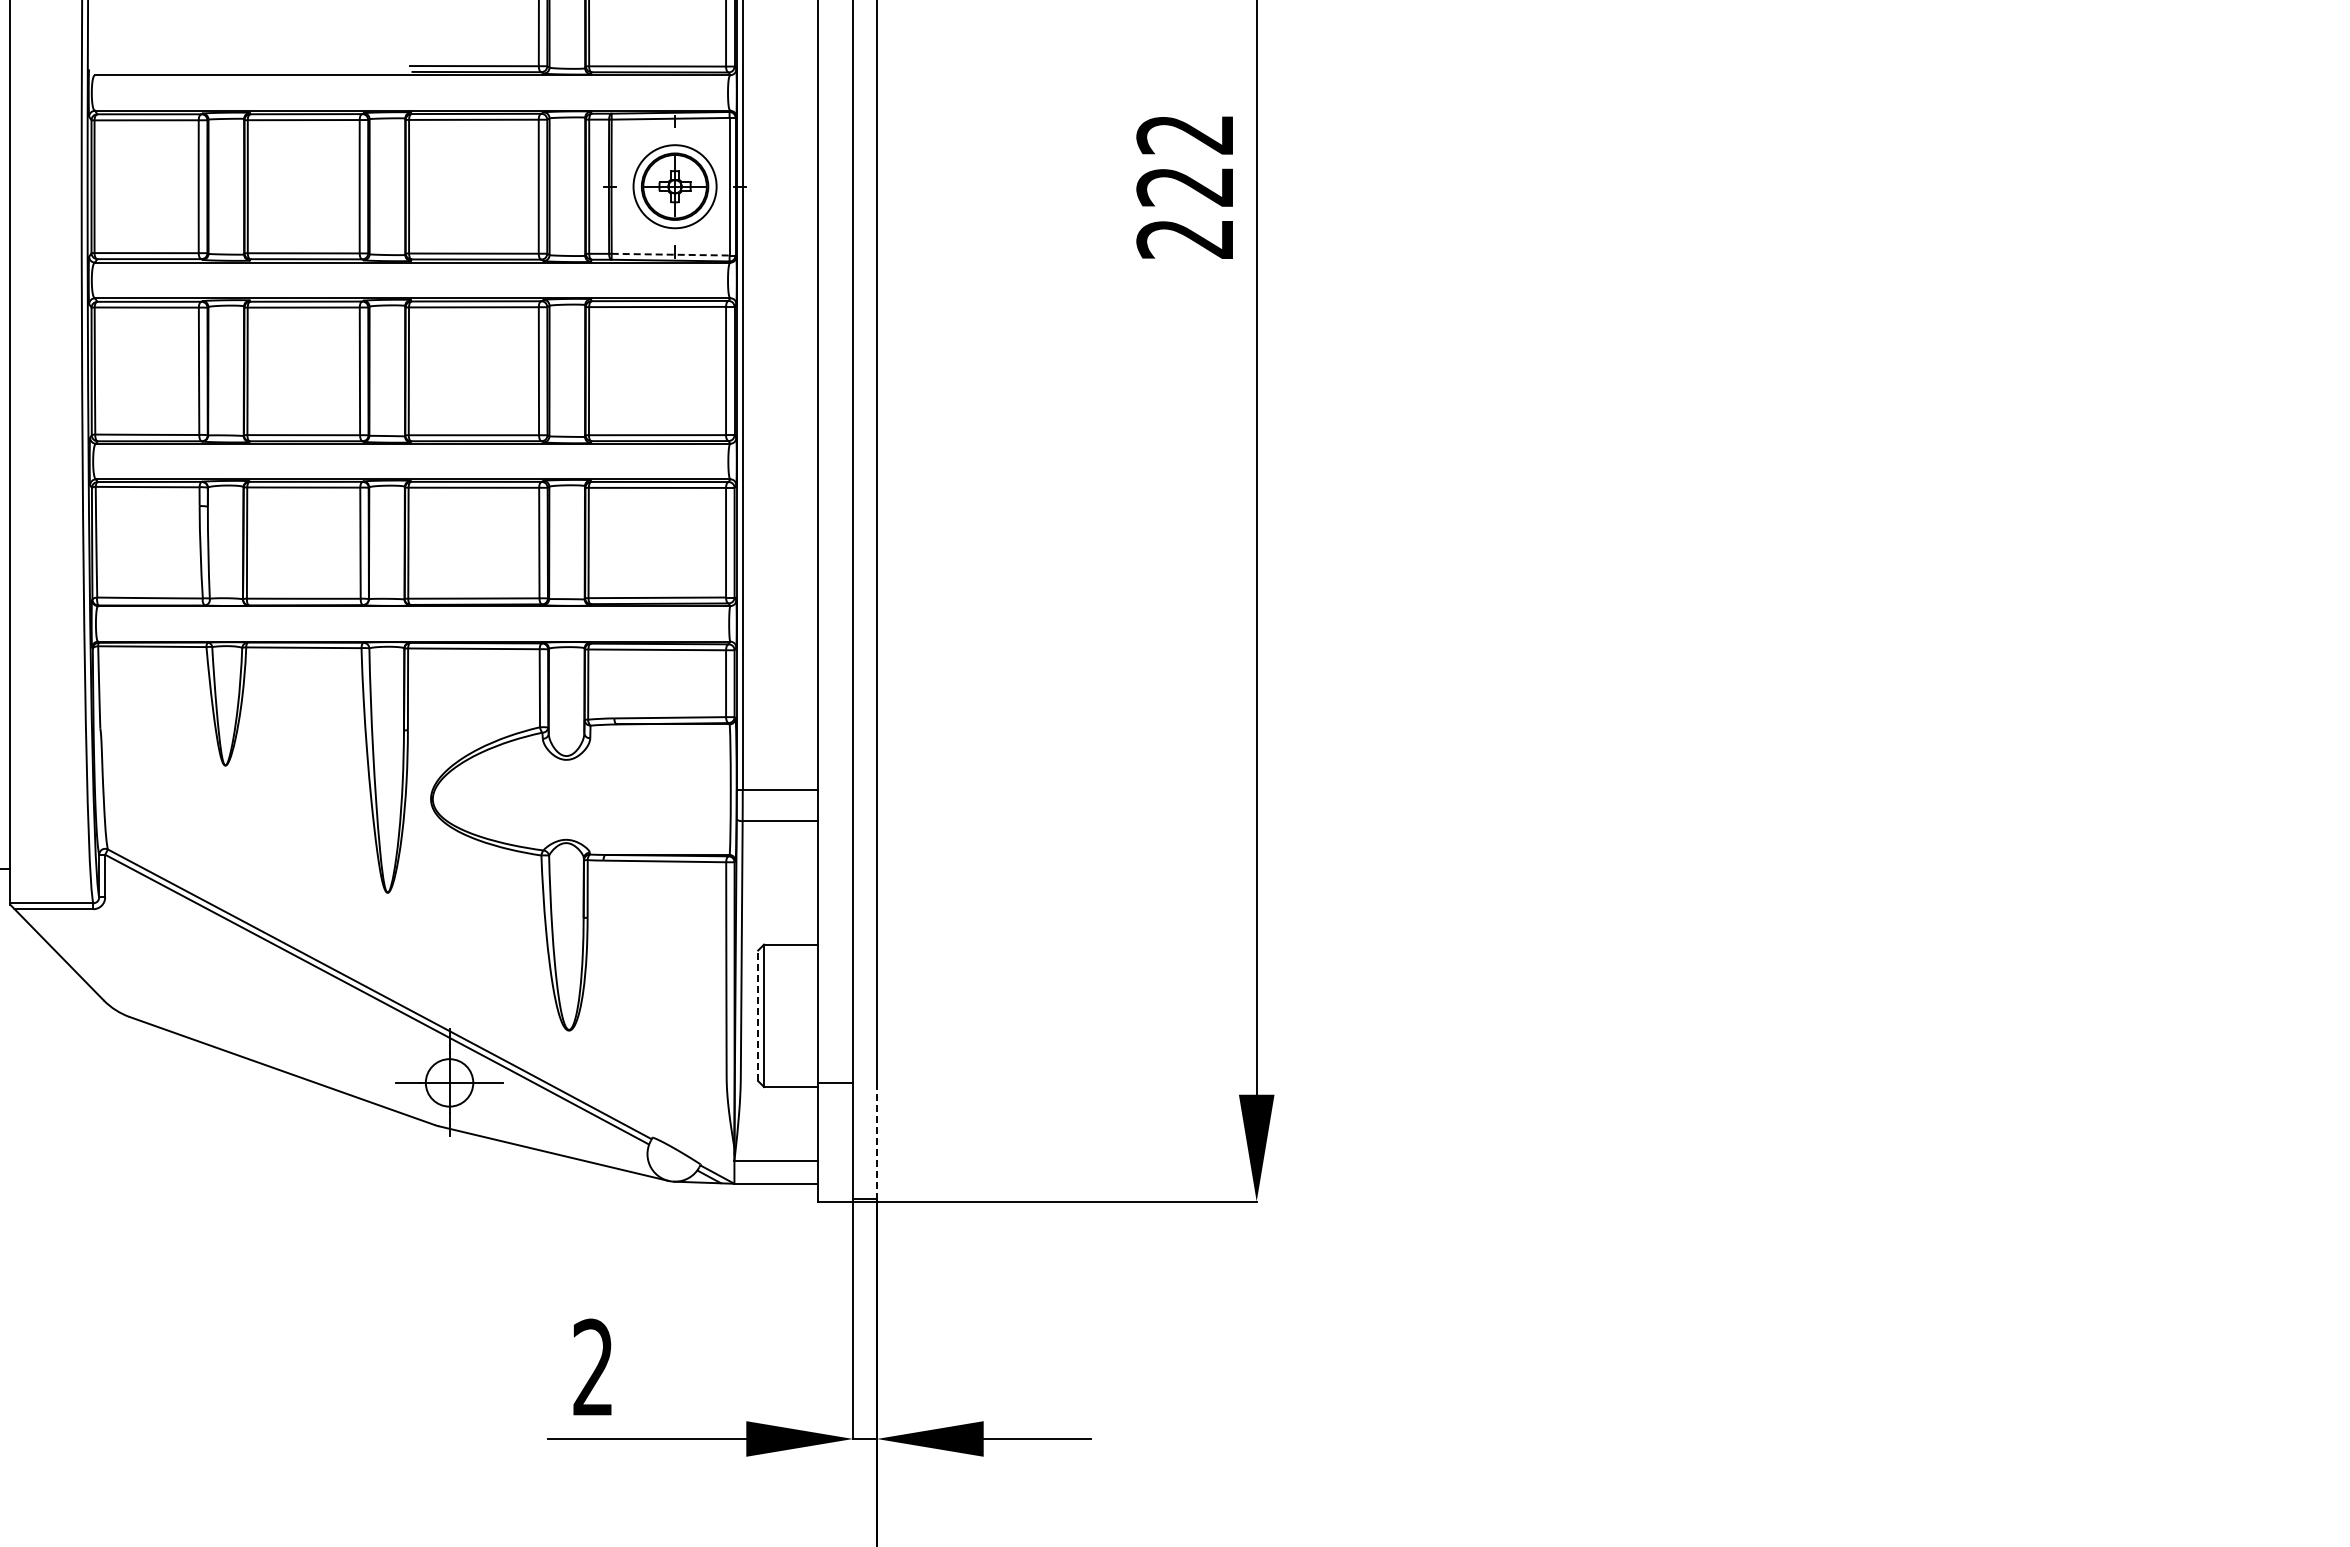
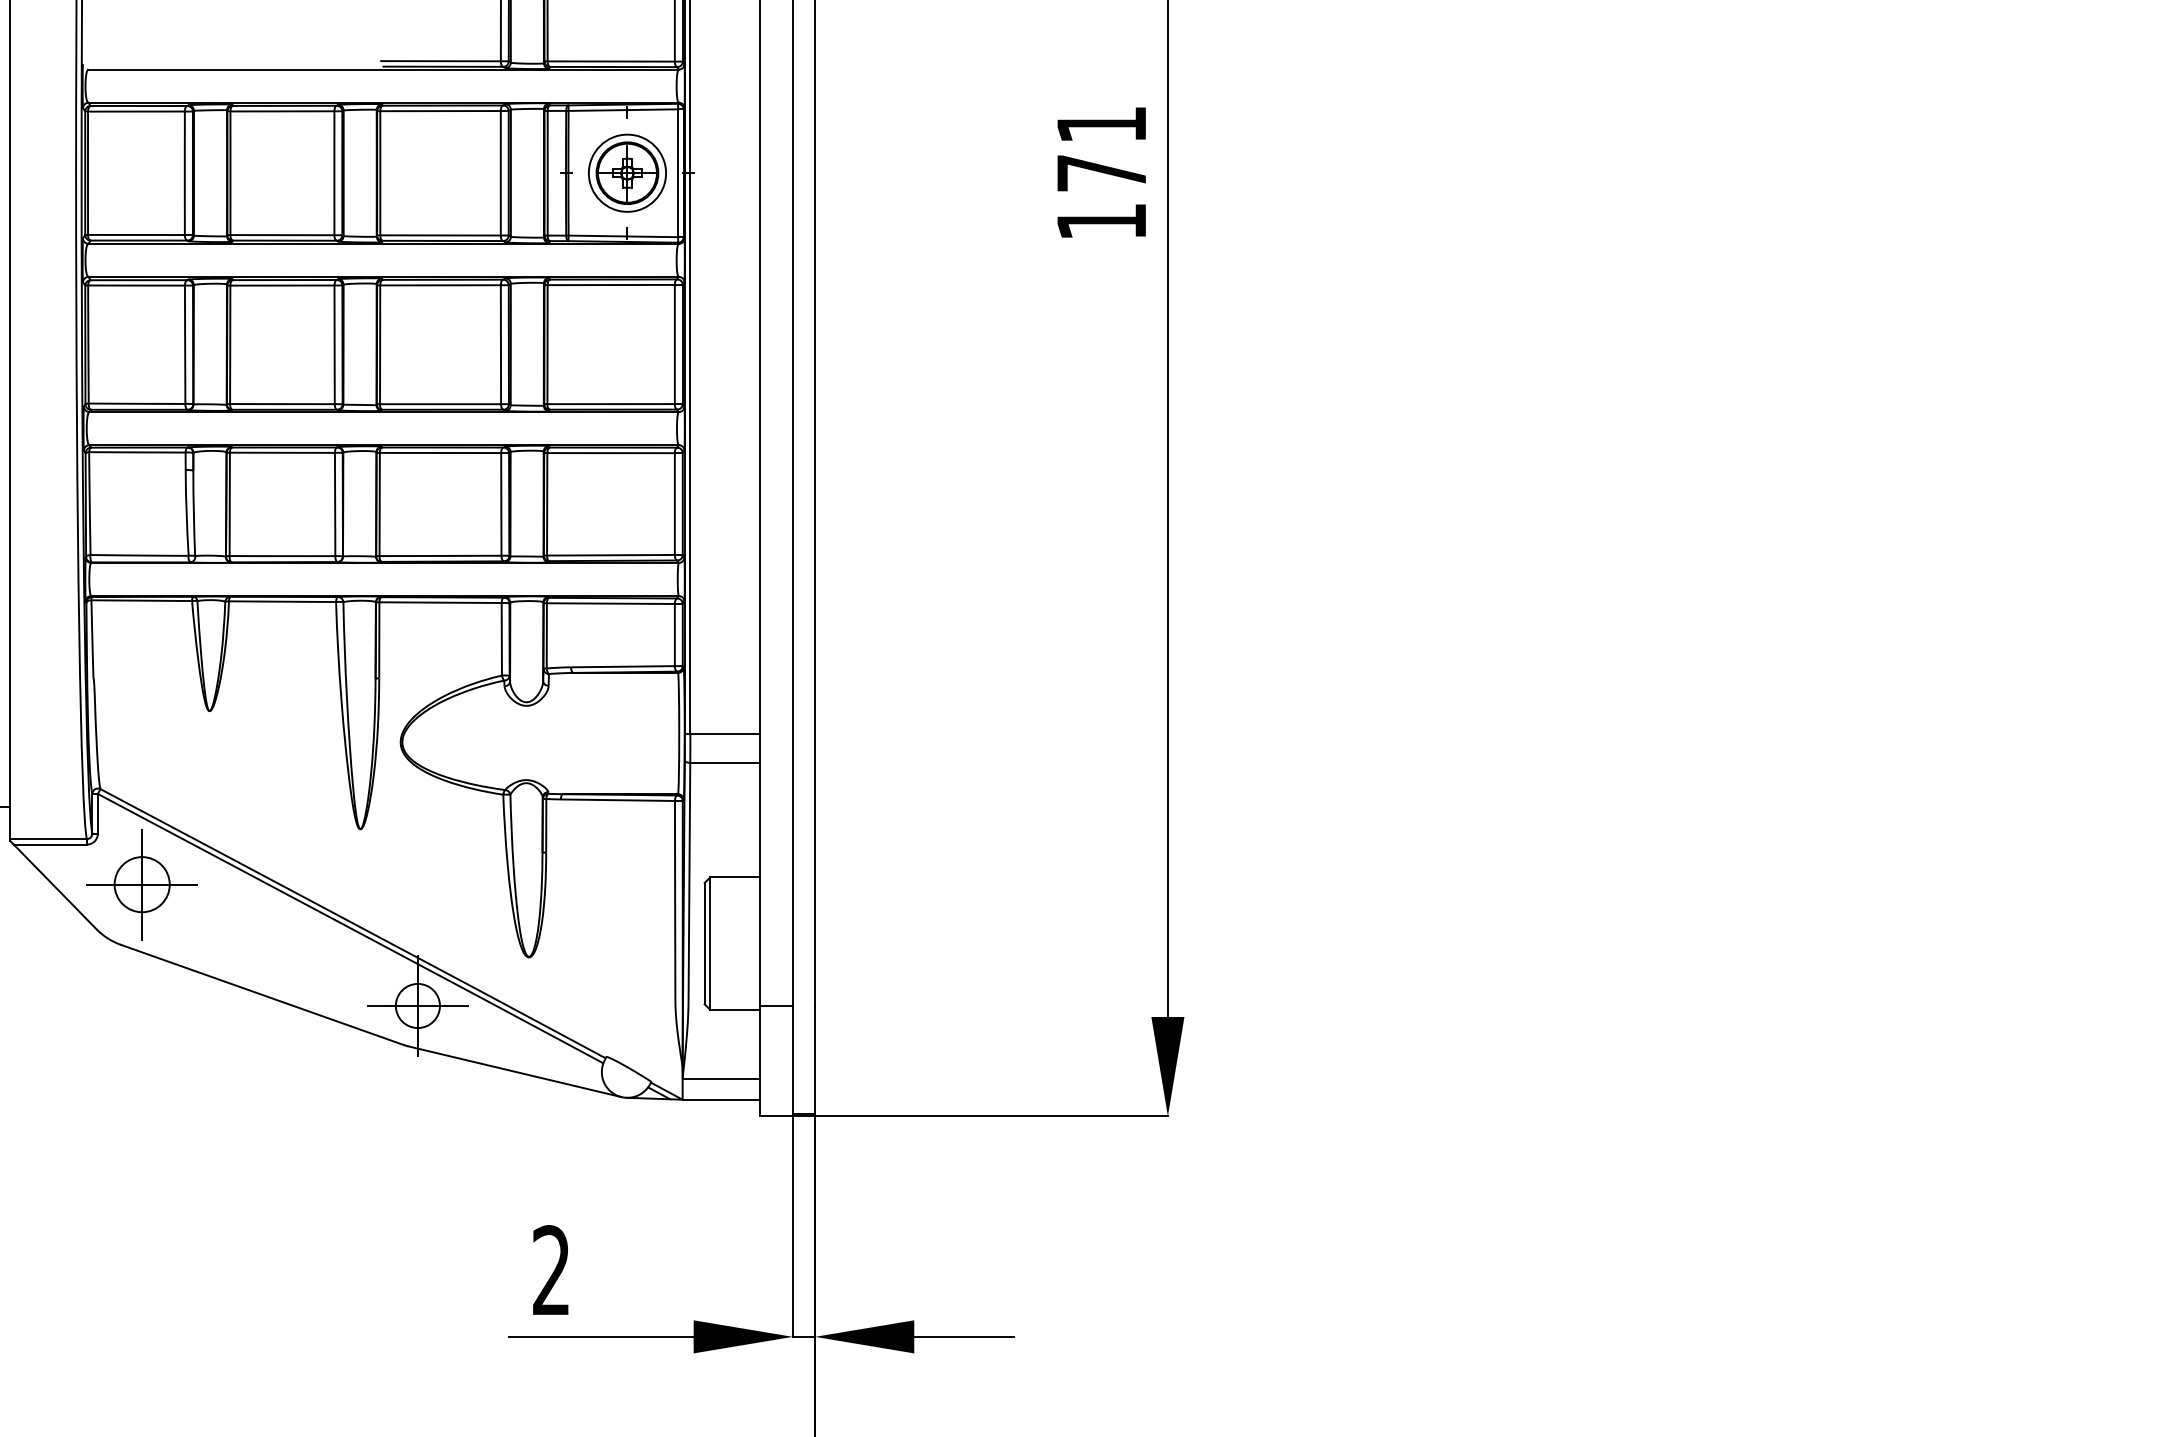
text: (1184, 187) -> (1100, 173), 222 -> 171
line: (670, 254) -> (623, 236), dashed -> solid
part: (152, 952) -> (141, 884), added
line: (758, 1015) -> (704, 943), dashed -> solid
line: (876, 1140) -> (814, 1059), dashed -> solid

